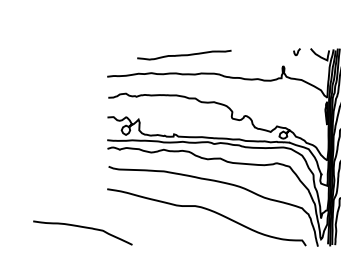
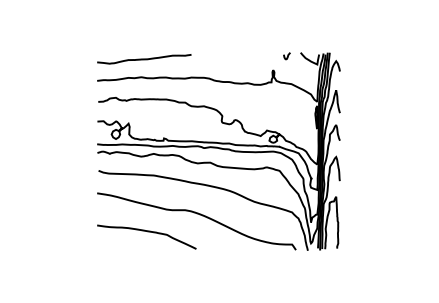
curve: (184, 55) -> (144, 59), moved
curve: (83, 228) -> (147, 232), moved

